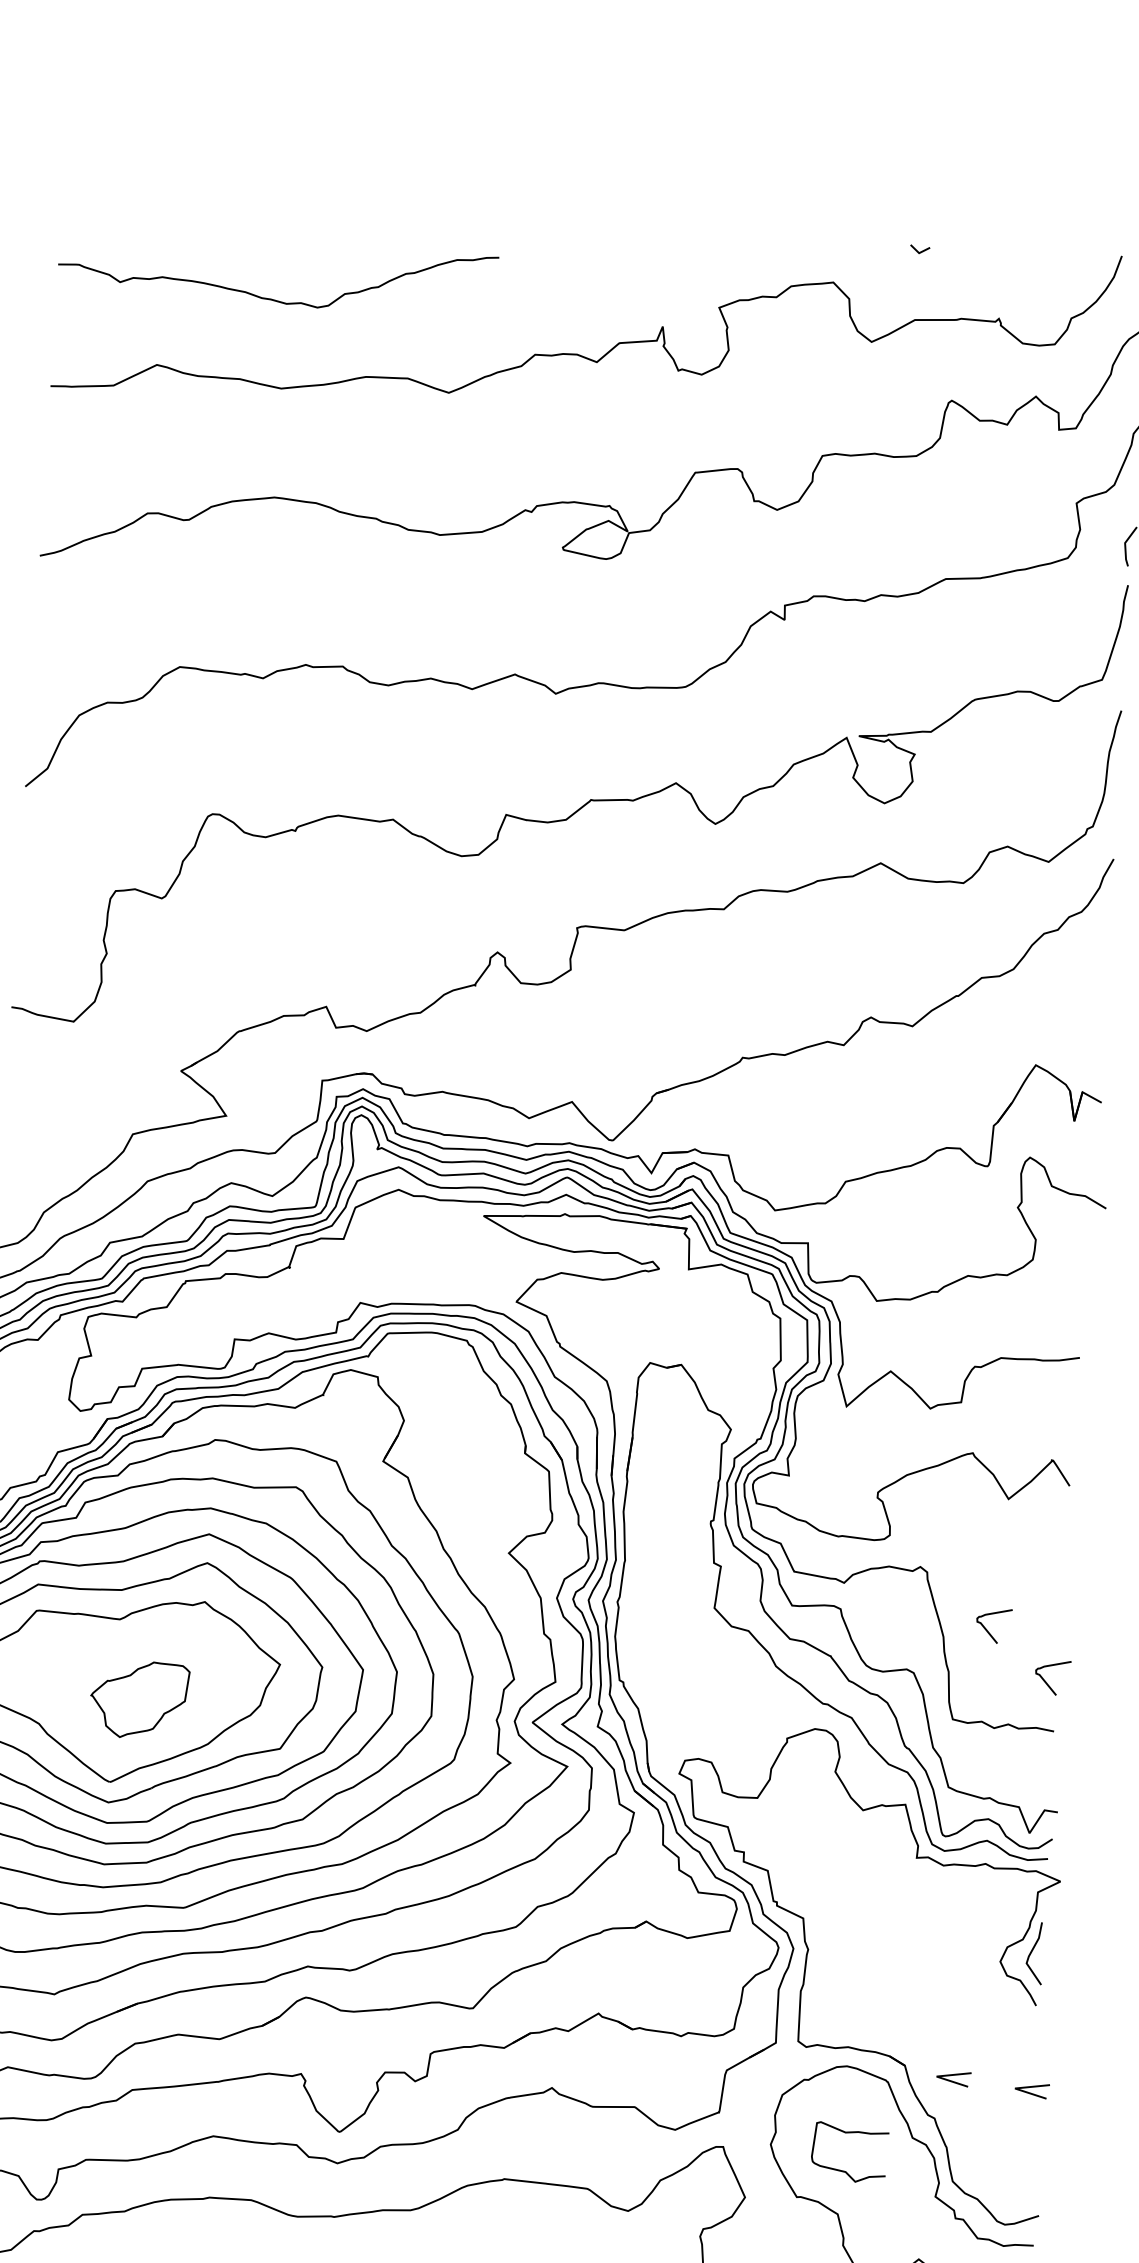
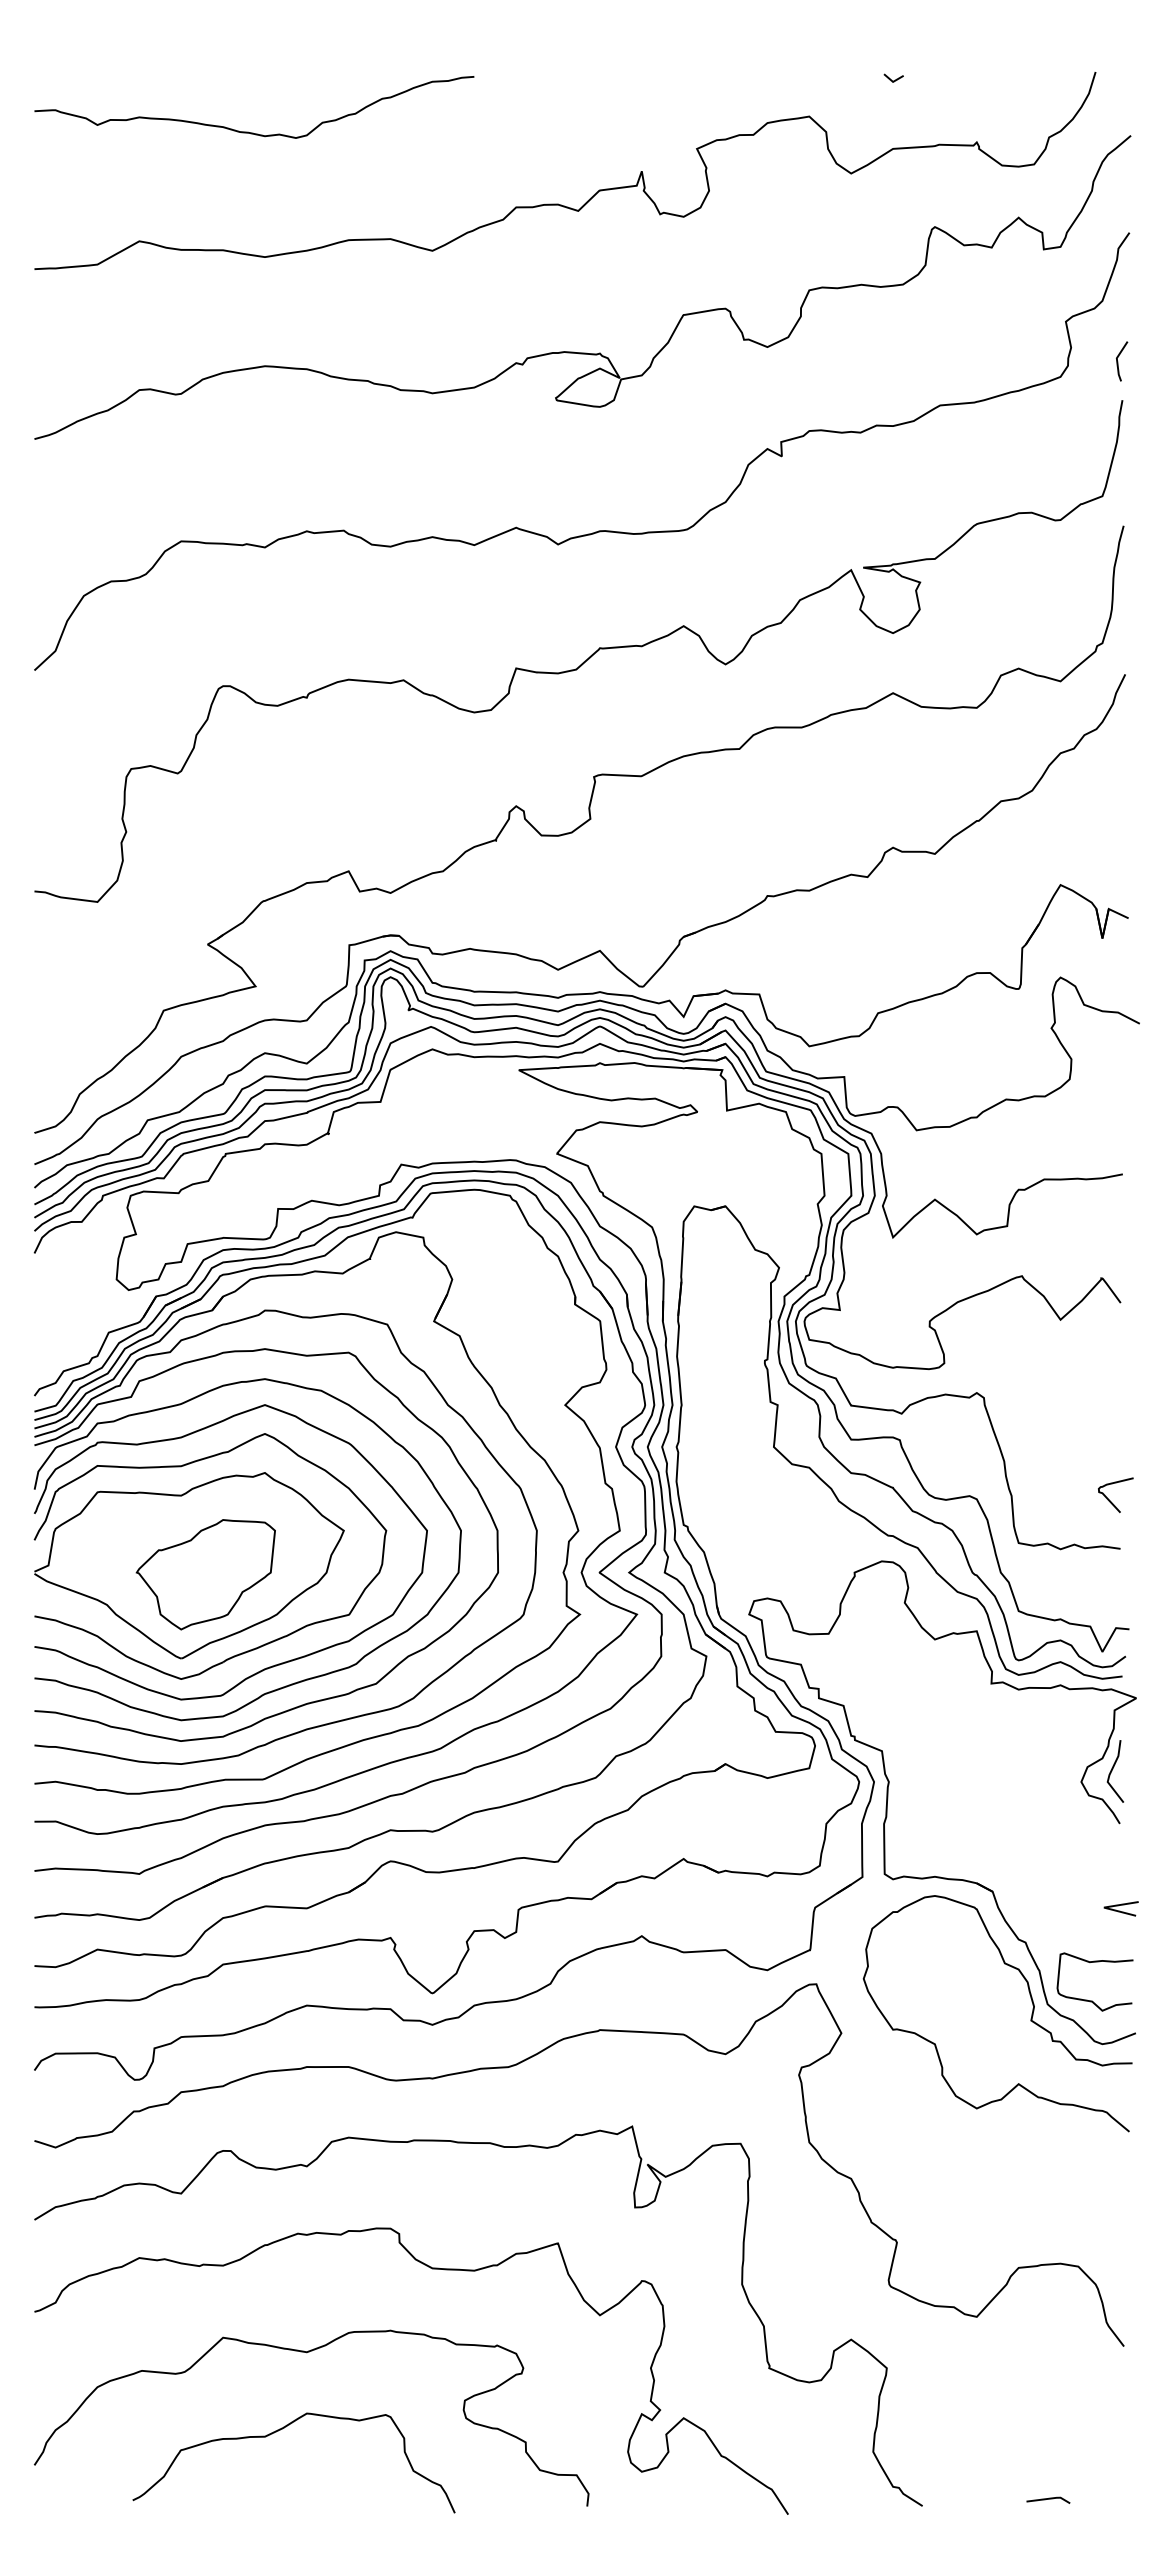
curve: (270, 298) -> (248, 131), moved
curve: (987, 1629) -> (1047, 1451), removed
part: (139, 1699) -> (205, 1574), size x1.43
line: (952, 2080) -> (1041, 1903), removed
curve: (850, 2133) -> (1094, 1962), moved

